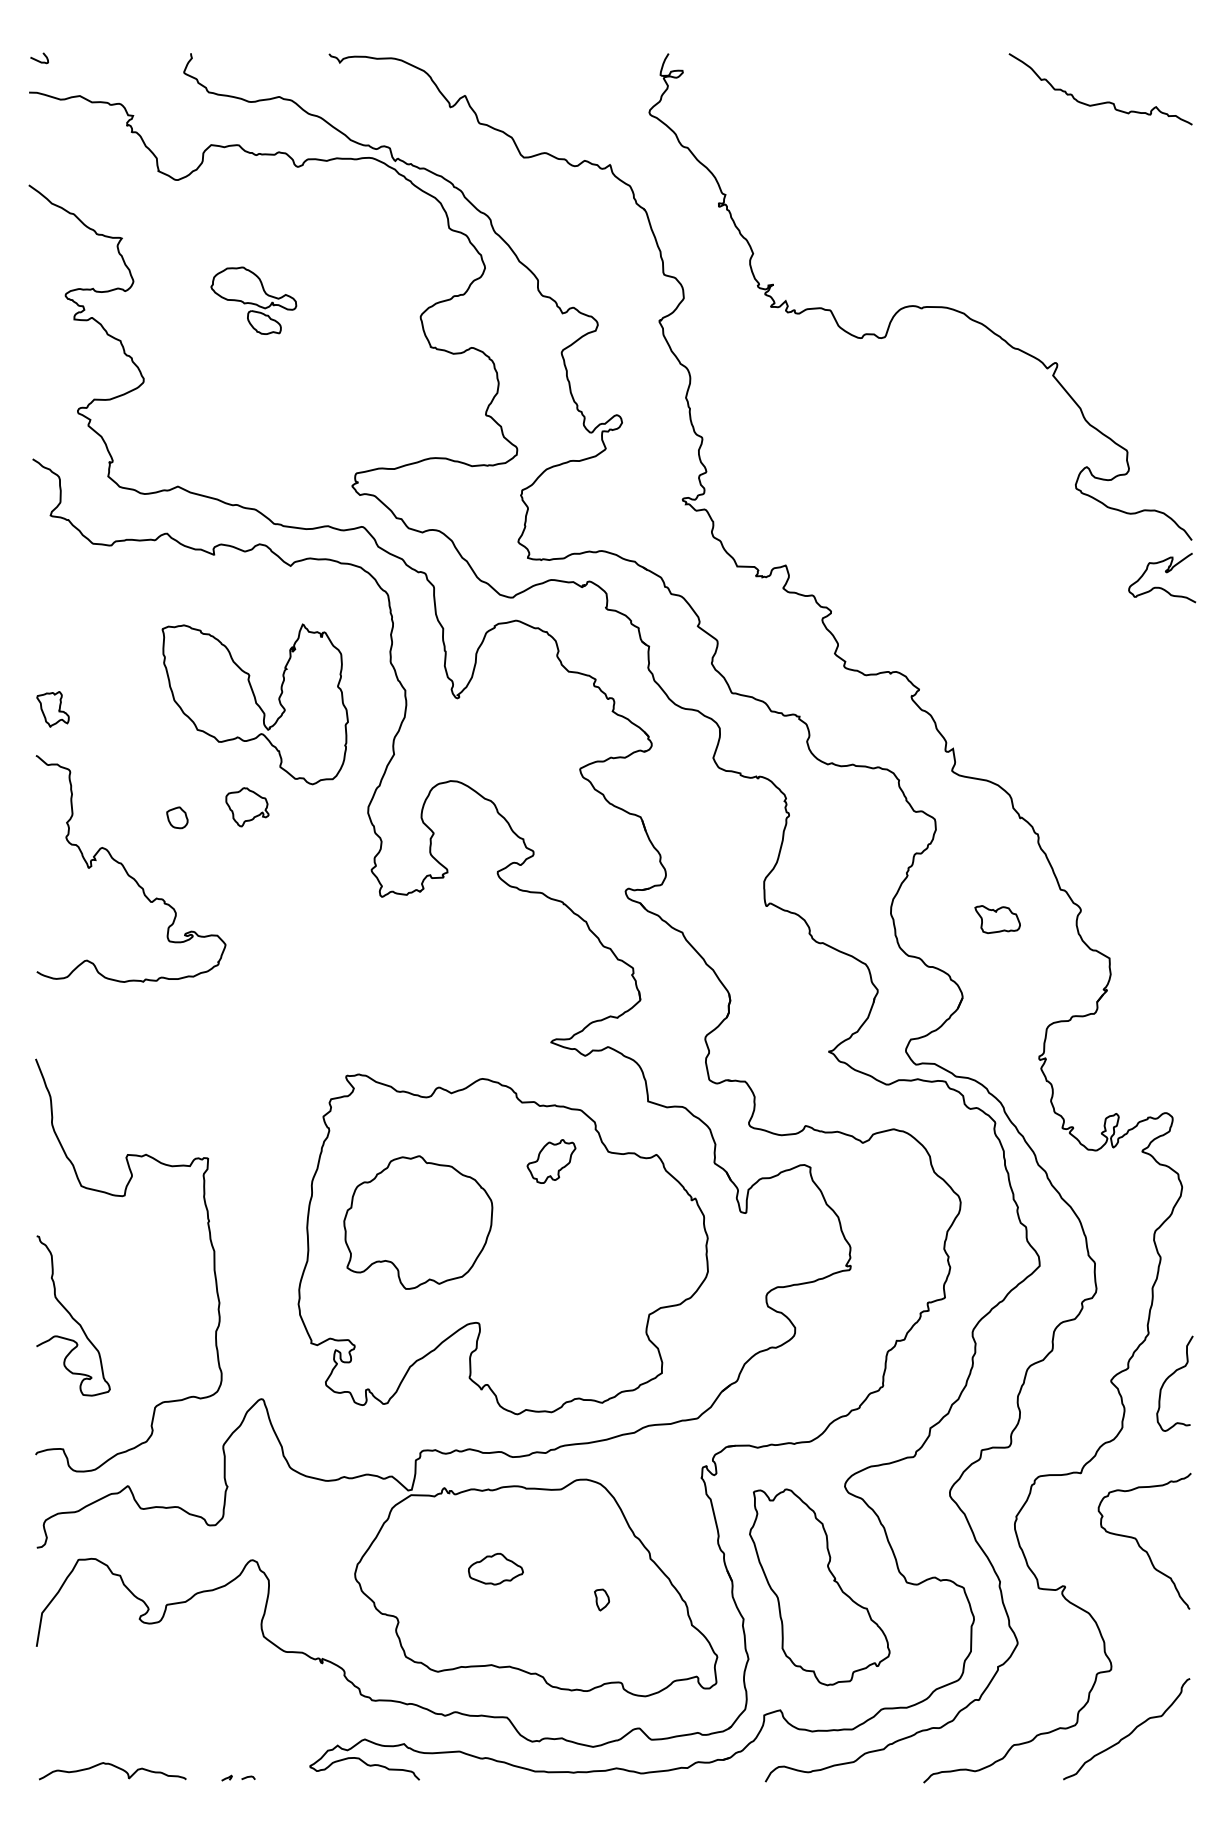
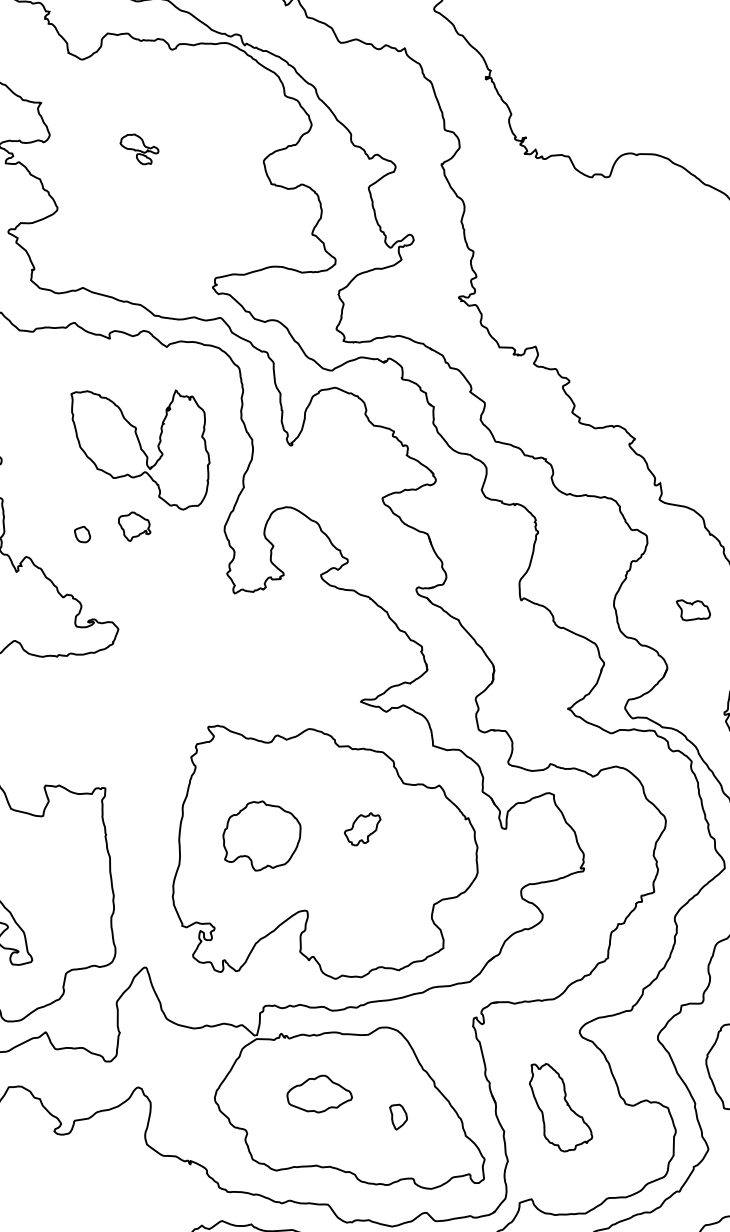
part: (253, 300) -> (139, 149), size x0.6
part: (551, 1161) -> (362, 829), moved
part: (418, 1222) -> (262, 835), size x0.7
part: (495, 1569) -> (319, 1094), size x1.6
part: (819, 1587) -> (560, 1107), size x0.6
part: (602, 1599) -> (399, 1116), size x1.6

